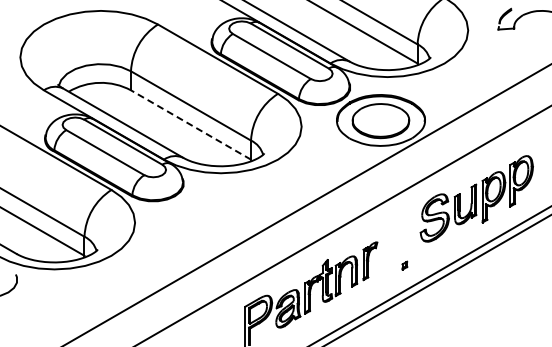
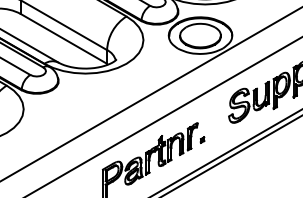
line: (190, 124) -> (63, 38), dashed -> solid
part: (404, 265) -> (202, 139), moved

